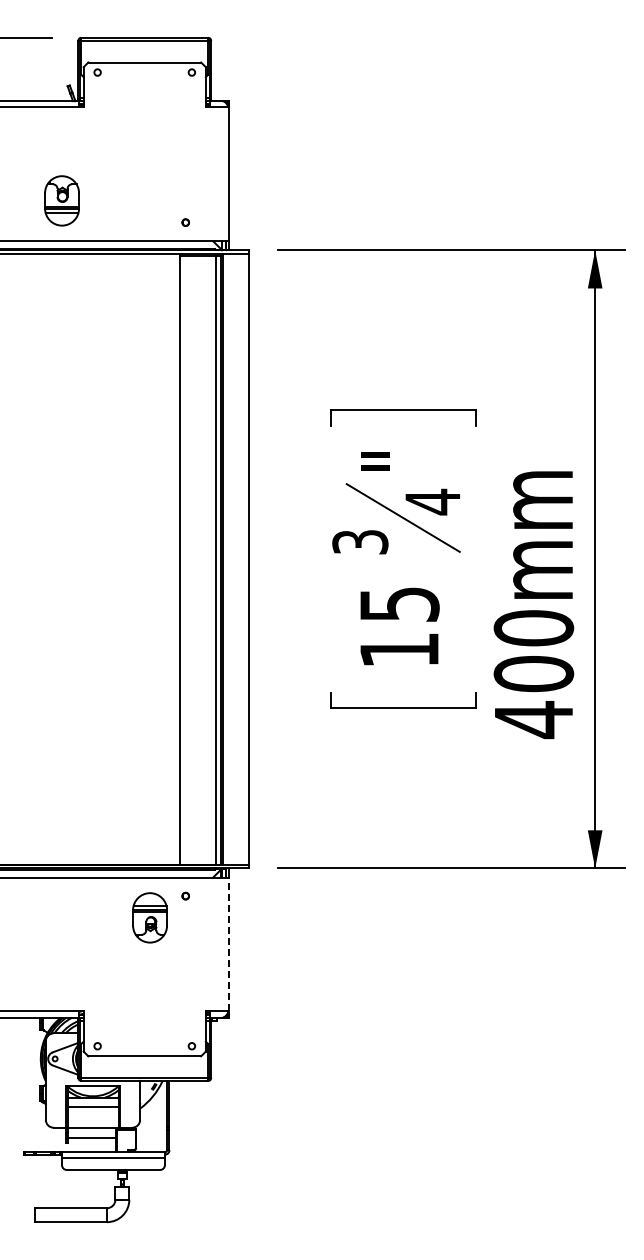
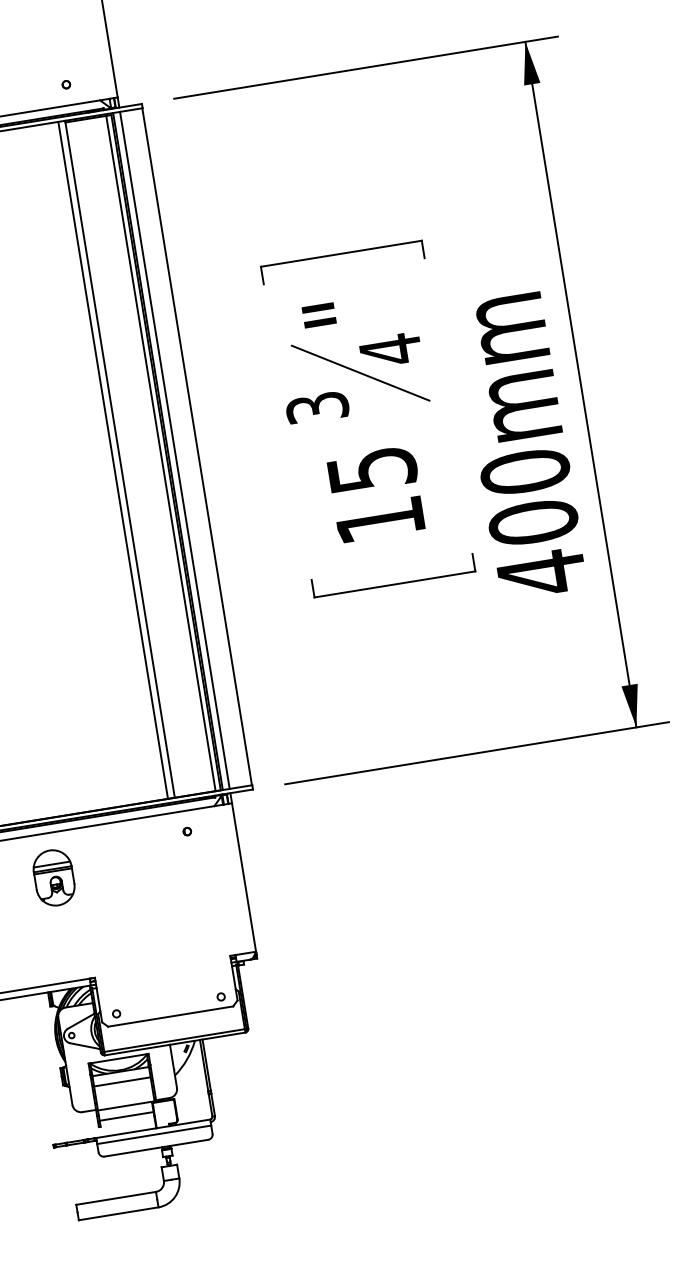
line: (173, 559) -> (113, 460), added
line: (229, 559) -> (175, 450), added
part: (149, 917) -> (53, 877), moved
line: (229, 944) -> (244, 877), dashed -> solid

